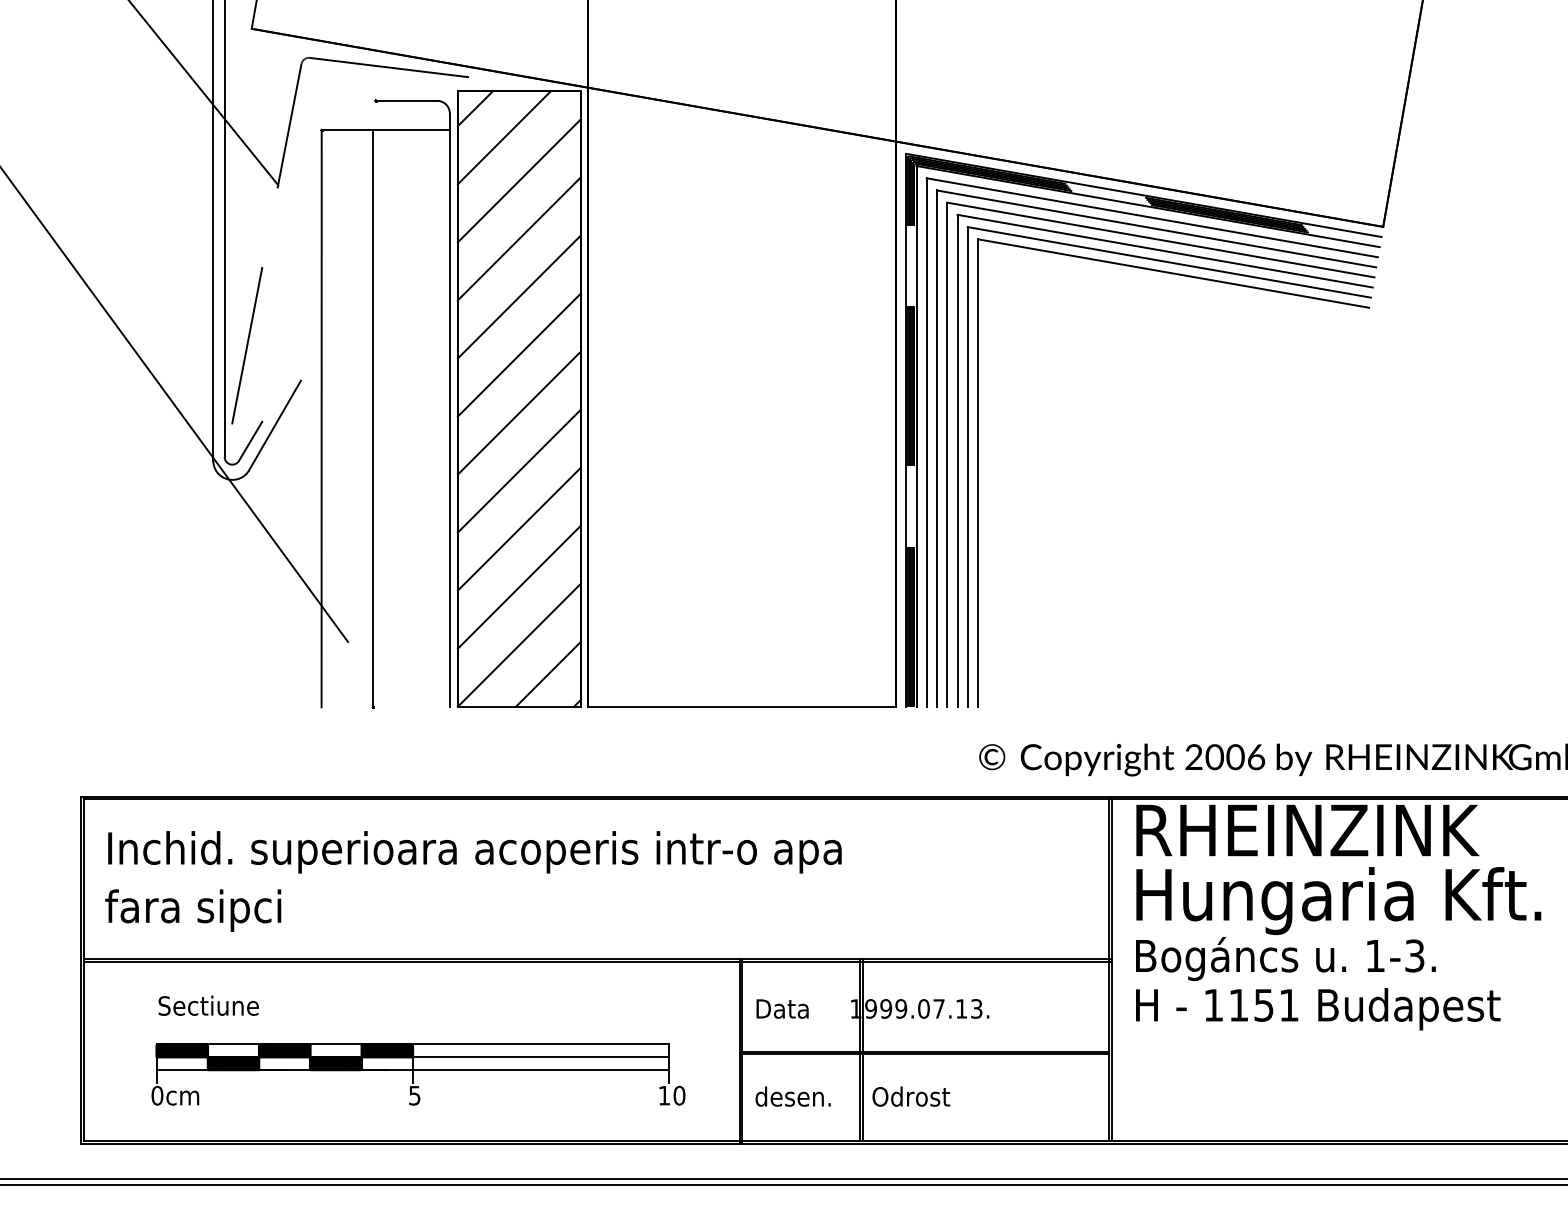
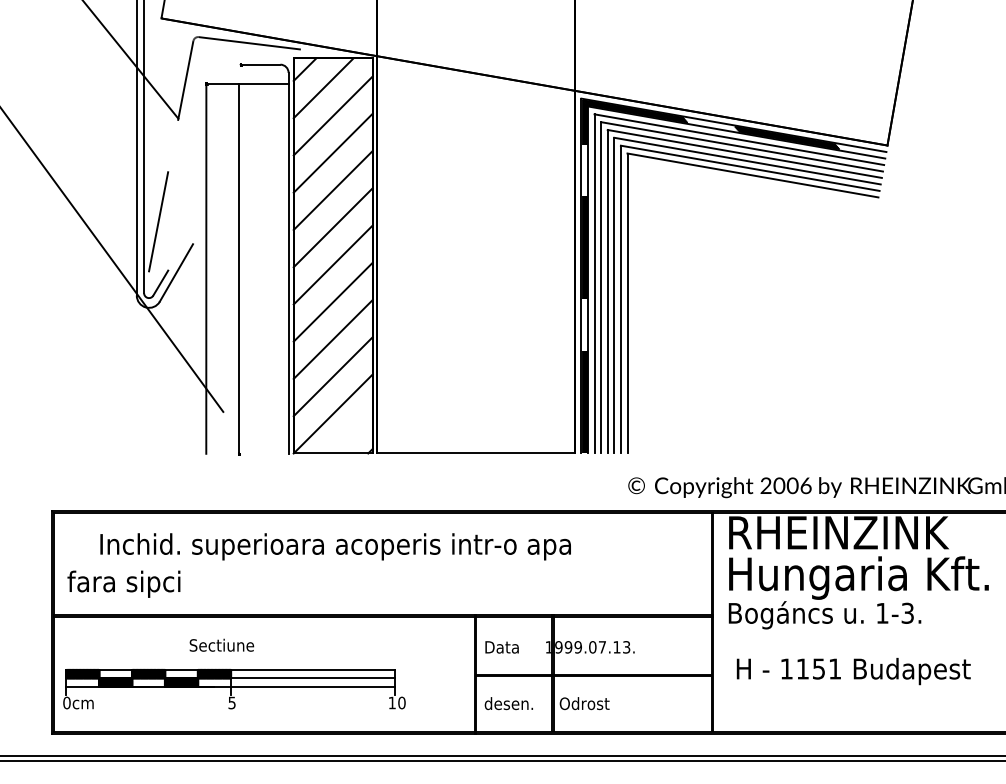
line: (547, 674) -> (351, 432), removed
text: (474, 851) -> (335, 546), moved
text: (208, 1004) -> (221, 644), moved
text: (1317, 1009) -> (853, 671), moved
part: (418, 1074) -> (234, 689), moved

